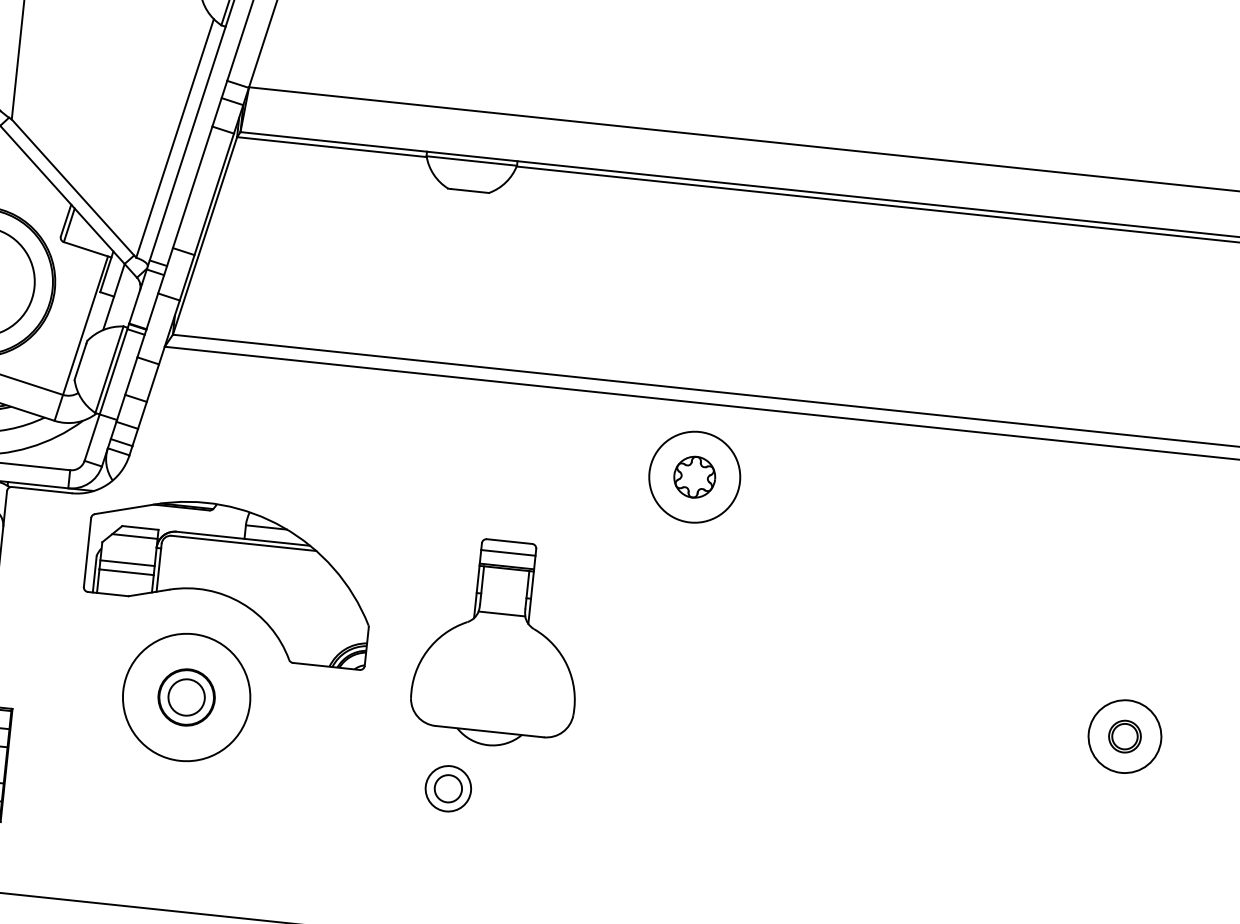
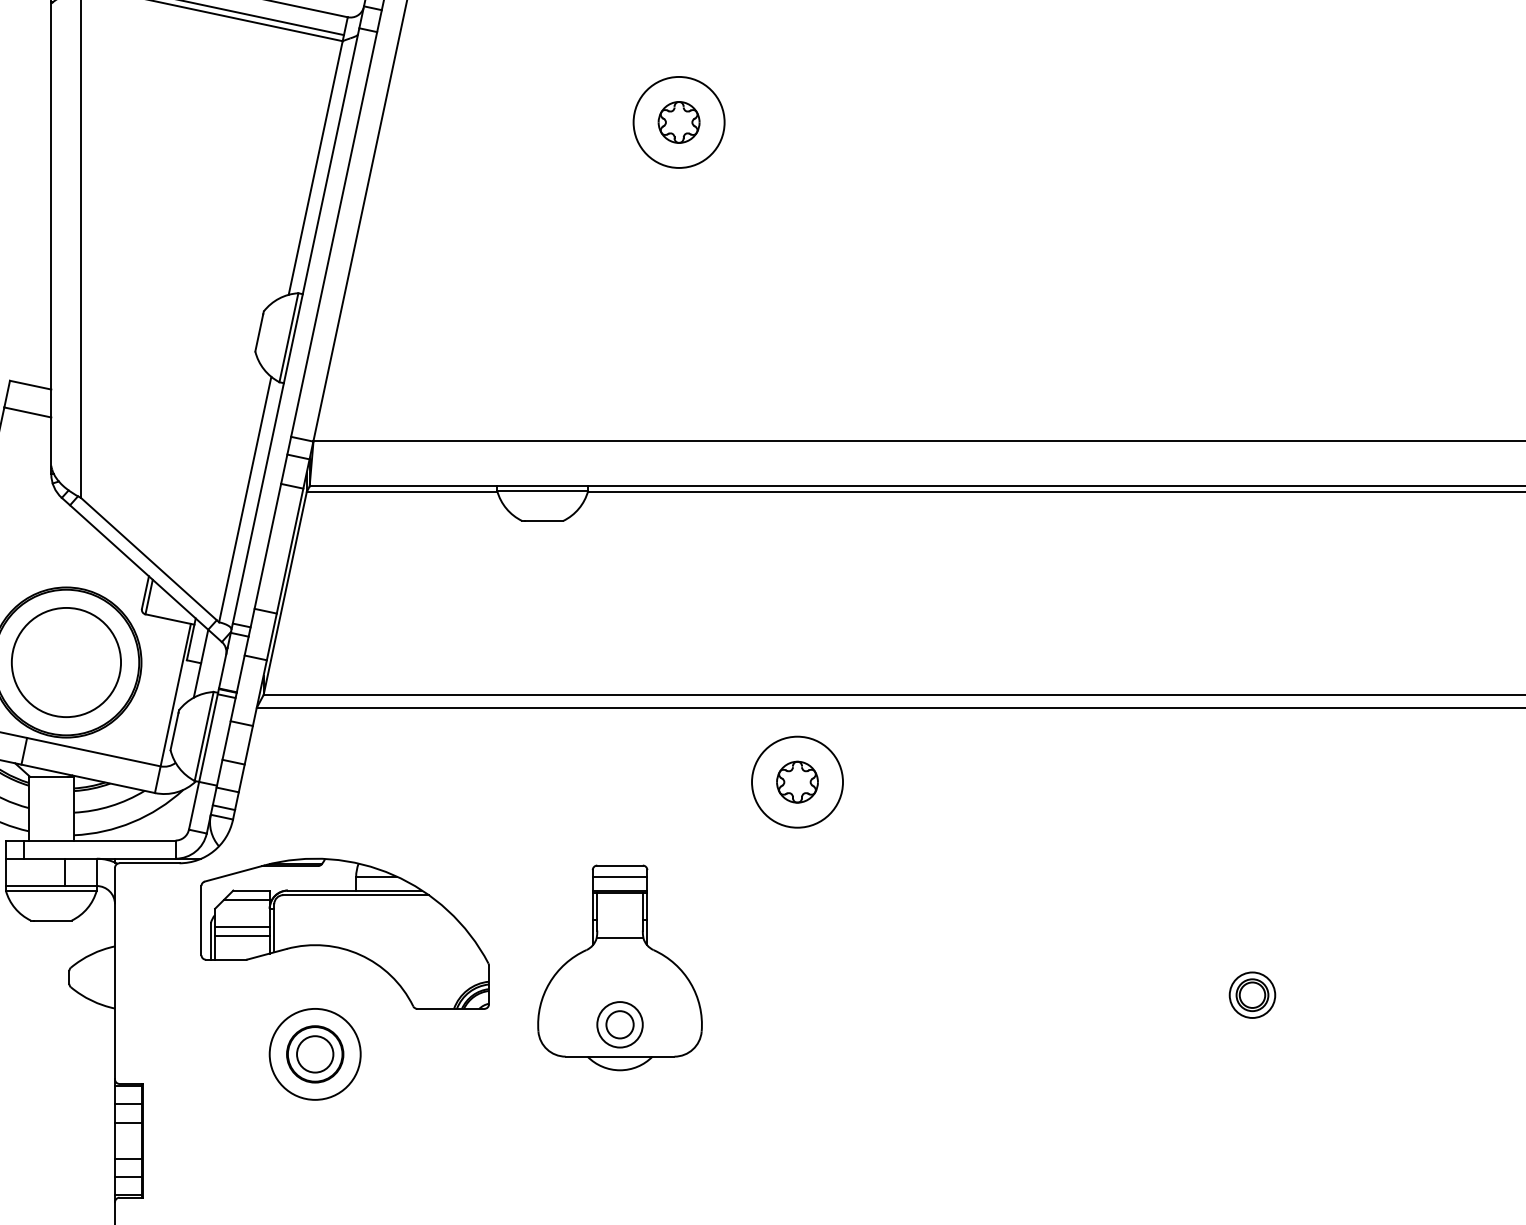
circle: (186, 696) -> (314, 1053), size x0.71
circle: (1125, 735) -> (1252, 994), size x0.62
part: (447, 788) -> (619, 1024), moved

